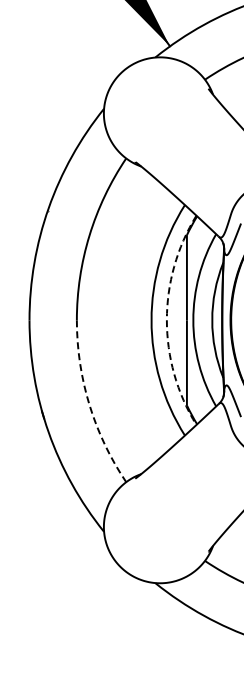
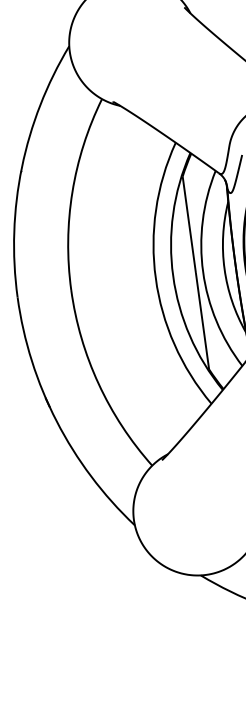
arc: (166, 320) -> (172, 276), dashed -> solid
arc: (89, 404) -> (98, 383), dashed -> solid

